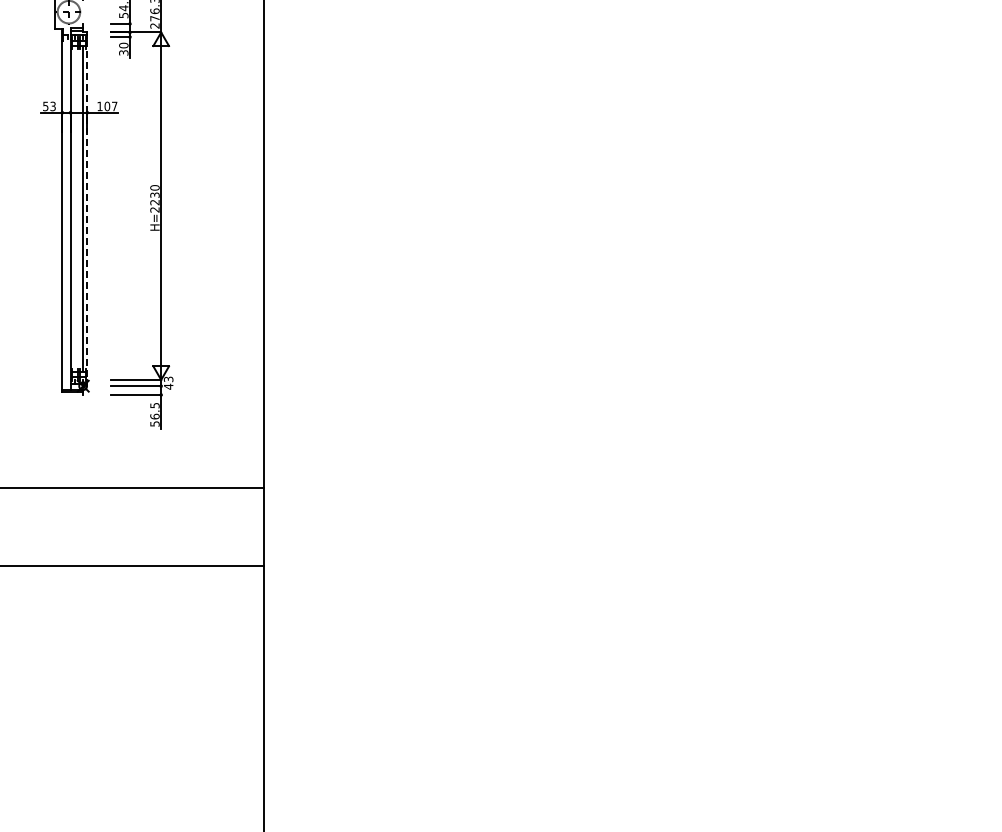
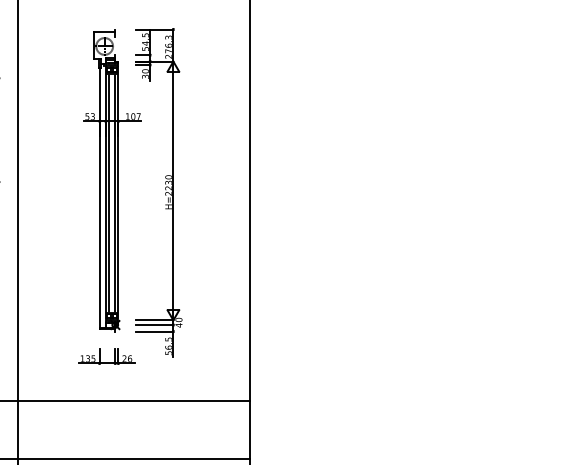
line: (75, 209) -> (109, 193), added
line: (87, 209) -> (118, 193), dashed -> solid
text: (168, 379) -> (178, 320), 43 -> 40
part: (62, 428) -> (99, 356), added

